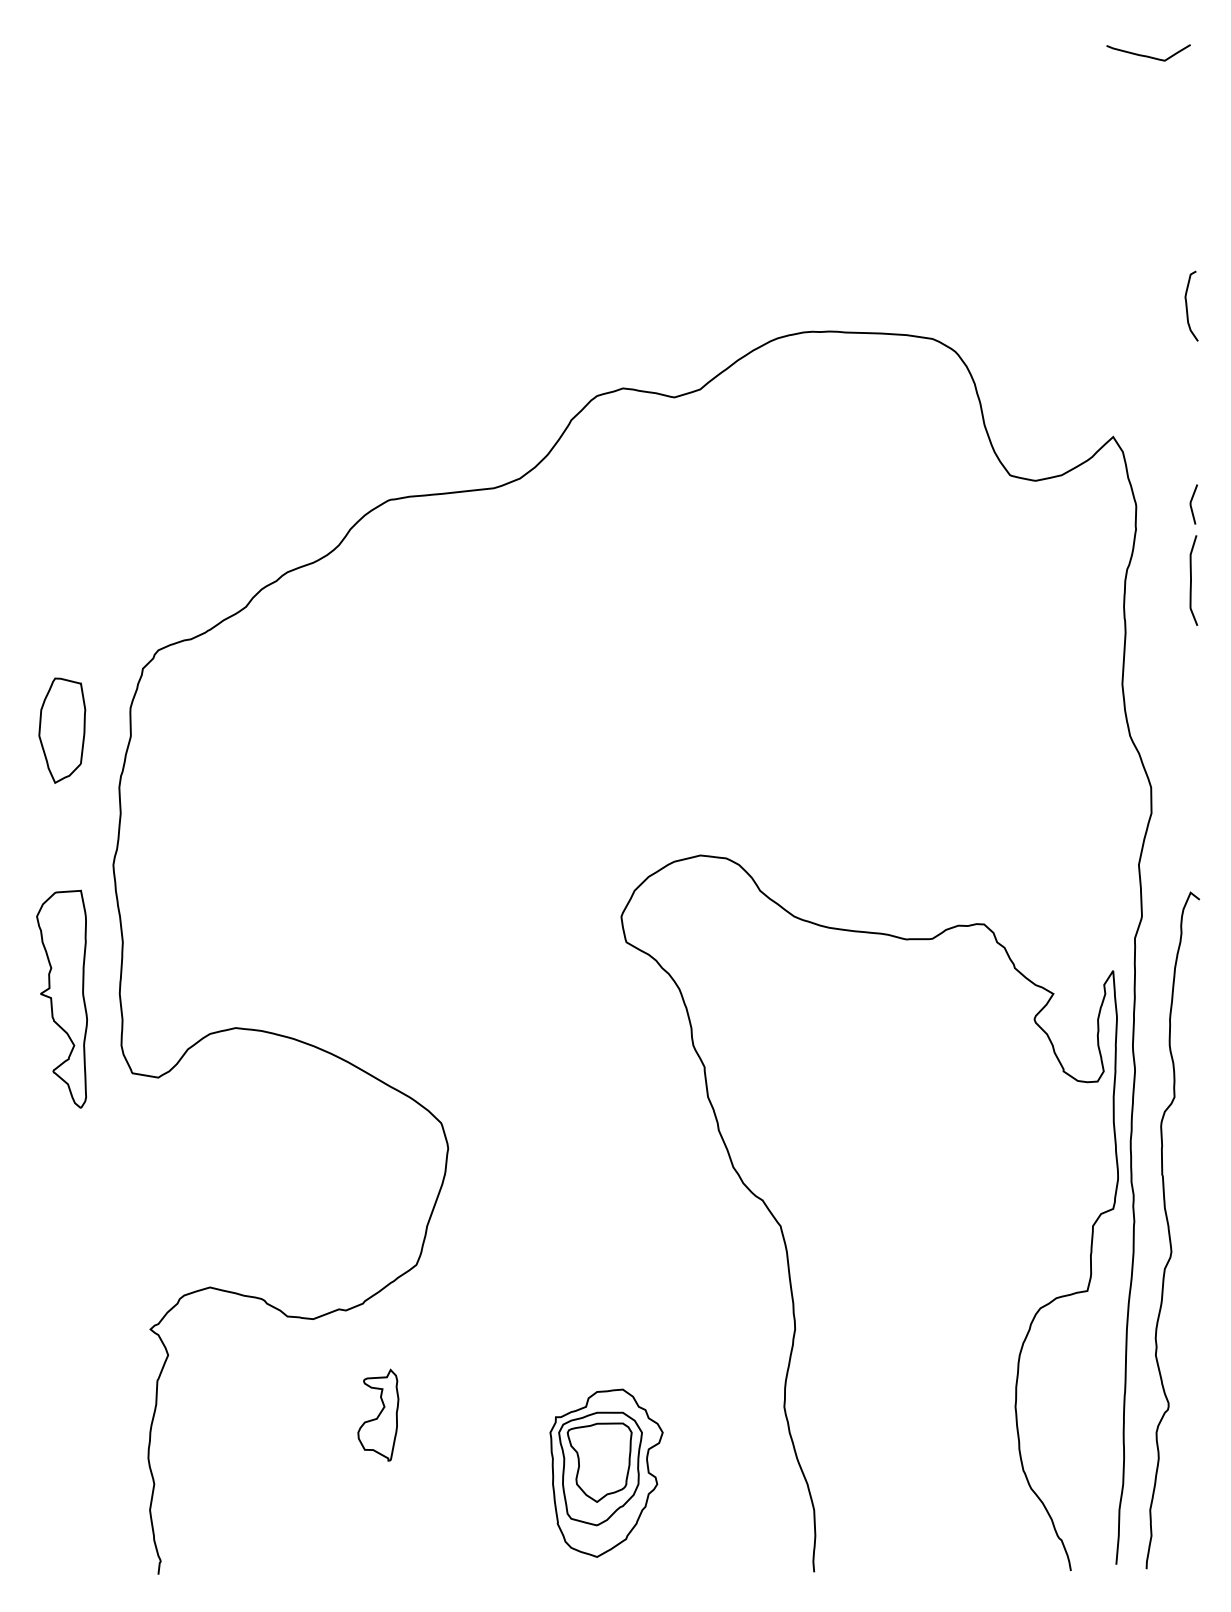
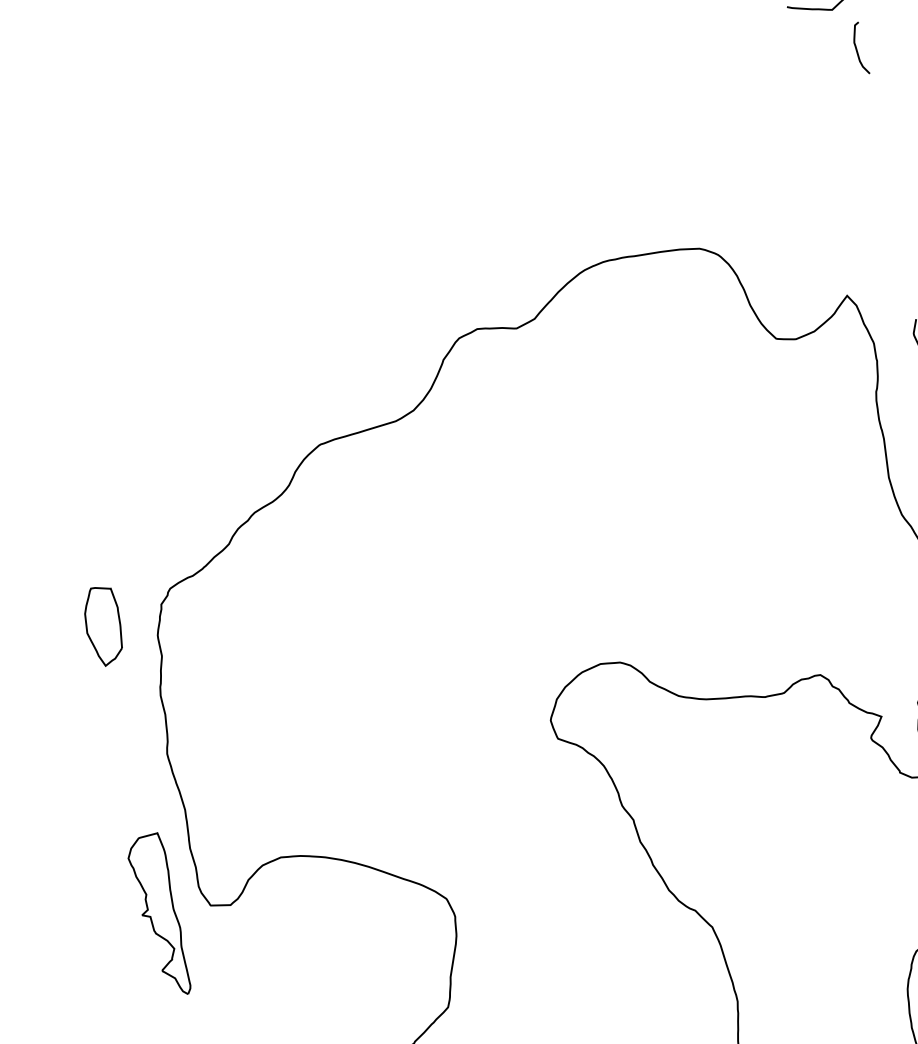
curve: (1187, 305) -> (857, 48), moved
part: (62, 730) -> (103, 626), moved
part: (61, 998) -> (158, 915), moved

